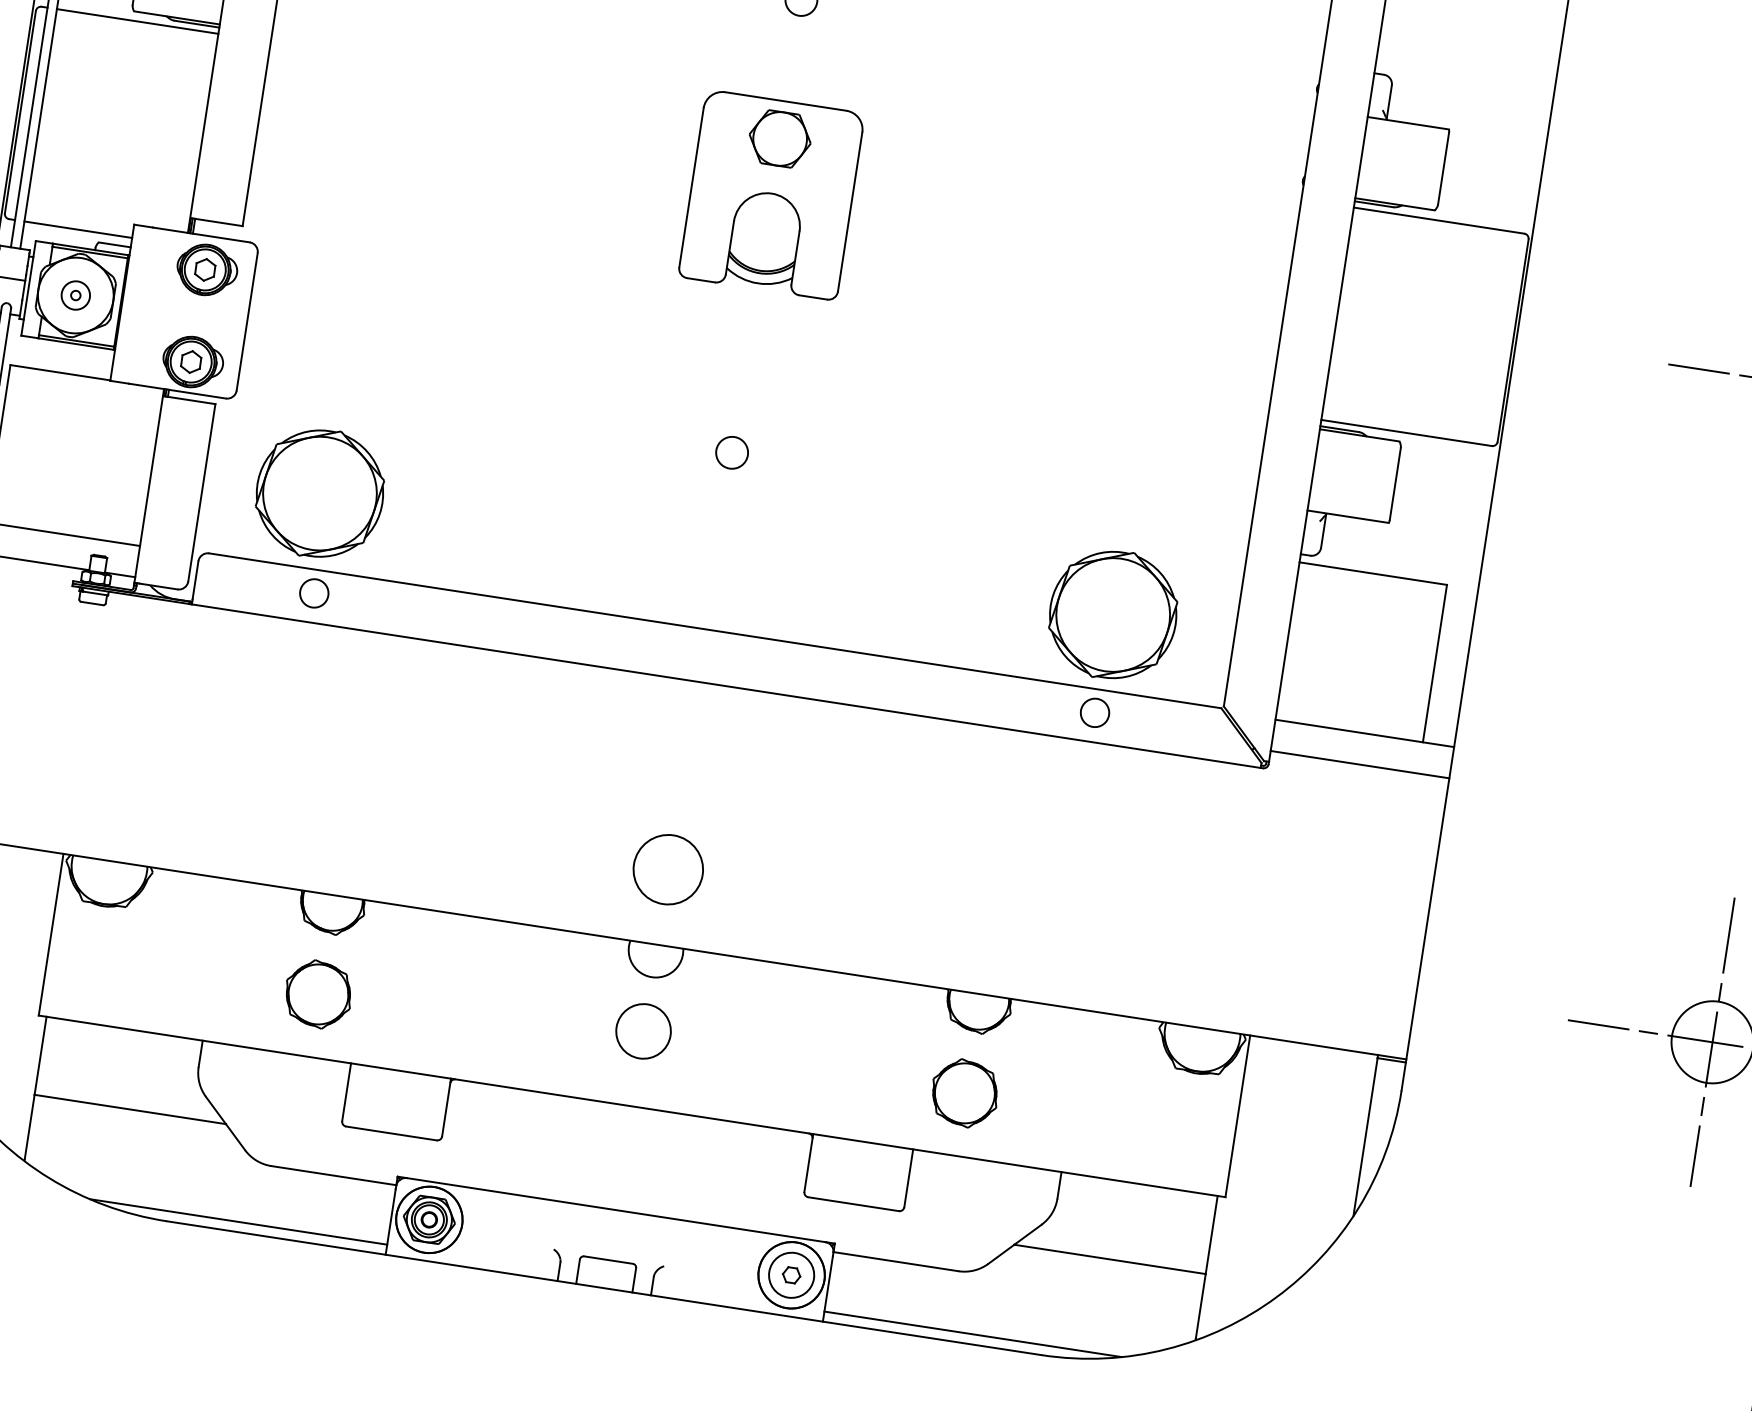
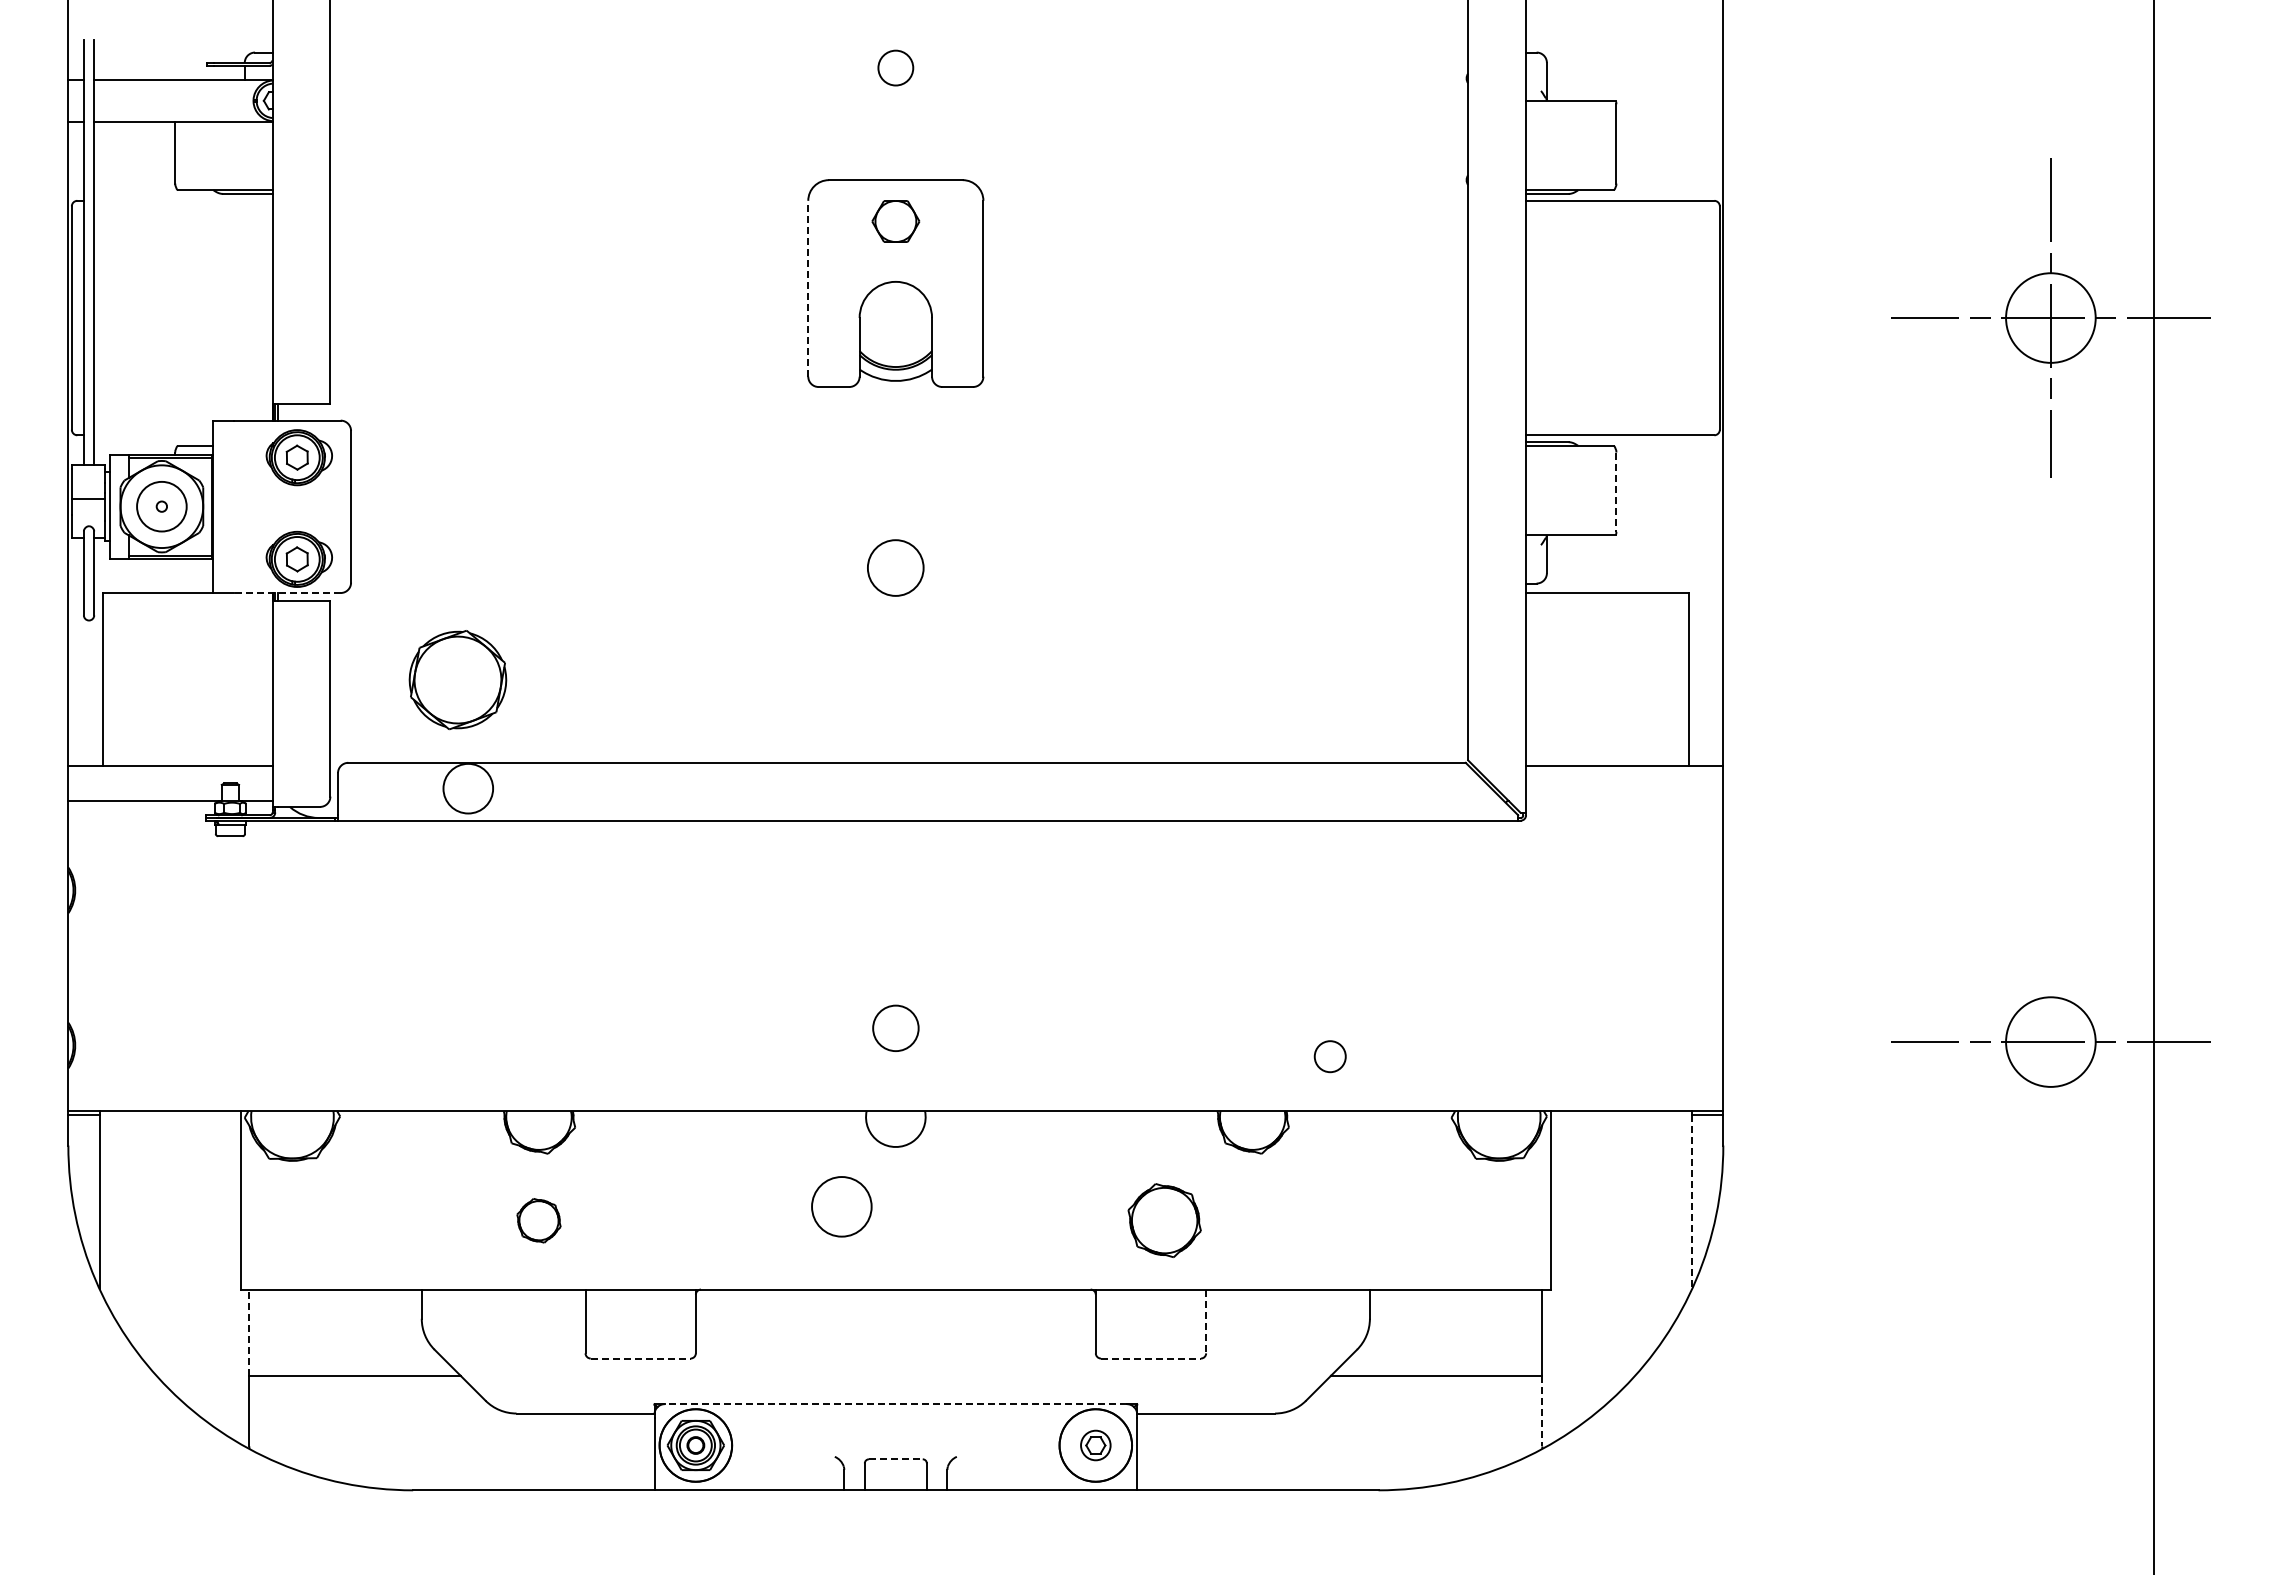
line: (137, 21) -> (183, 200), removed
part: (779, 138) -> (895, 221), size x0.7
line: (691, 187) -> (808, 288), solid -> dashed
line: (78, 229) -> (153, 435), removed
circle: (75, 295) -> (161, 506), size x1.6
line: (176, 391) -> (286, 593), solid -> dashed
circle: (731, 452) -> (895, 567), size x1.6
line: (1395, 484) -> (1616, 492), solid -> dashed
part: (319, 493) -> (457, 679), size x0.7
circle: (313, 593) -> (467, 788), size x1.6
part: (1113, 614) -> (1333, 679), removed
circle: (1094, 712) -> (1329, 1056), moved
line: (1359, 764) -> (1624, 800), removed
circle: (667, 869) -> (895, 1028), size x0.6
part: (318, 994) -> (538, 1220), size x0.6
circle: (643, 1031) -> (841, 1206), moved
line: (1712, 1041) -> (2050, 1041), removed
line: (40, 1055) -> (249, 1332), solid -> dashed
part: (964, 1093) -> (1164, 1220), moved
line: (391, 1133) -> (640, 1358), solid -> dashed
line: (1365, 1137) -> (1692, 1202), solid -> dashed
line: (909, 1178) -> (1206, 1321), solid -> dashed
line: (853, 1204) -> (1150, 1358), solid -> dashed
line: (615, 1210) -> (895, 1404), solid -> dashed
line: (238, 1222) -> (490, 1479), removed
line: (608, 1260) -> (895, 1459), solid -> dashed
circle: (791, 1275) -> (1095, 1445), size x0.6
line: (1200, 1306) -> (1542, 1411), solid -> dashed
line: (973, 1334) -> (1301, 1479), removed

